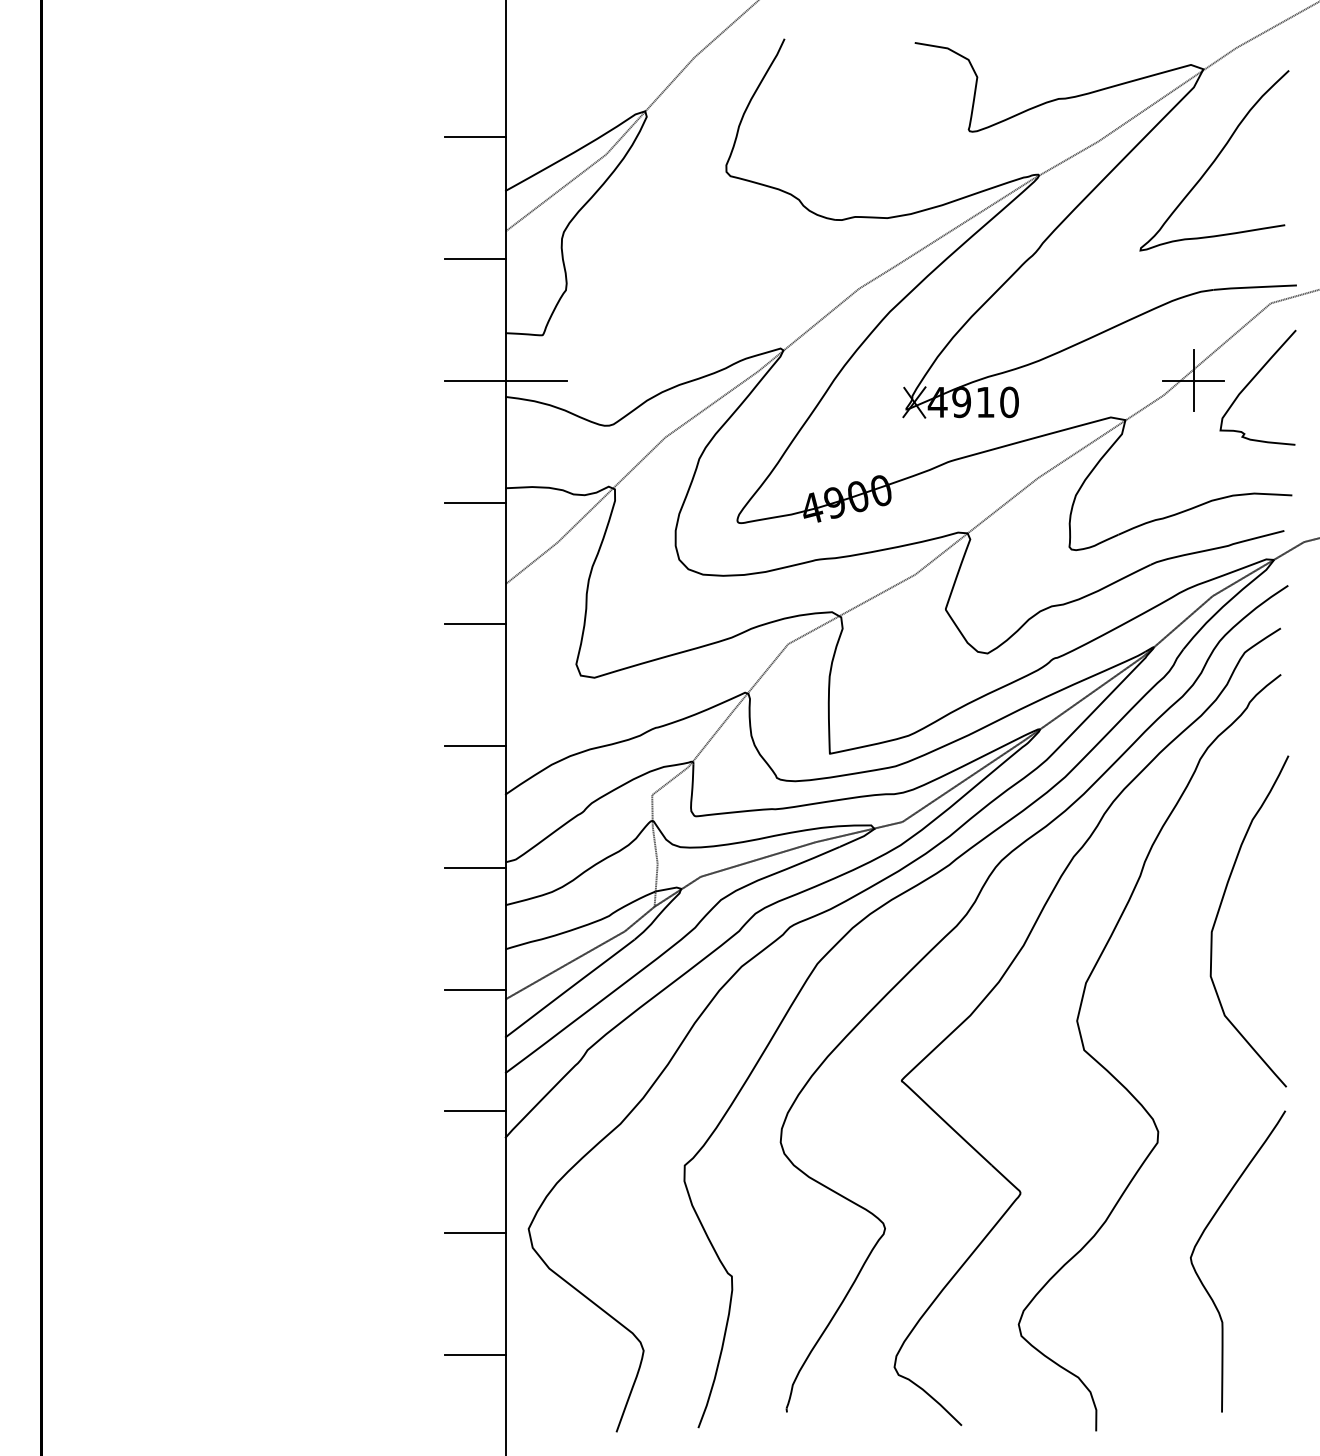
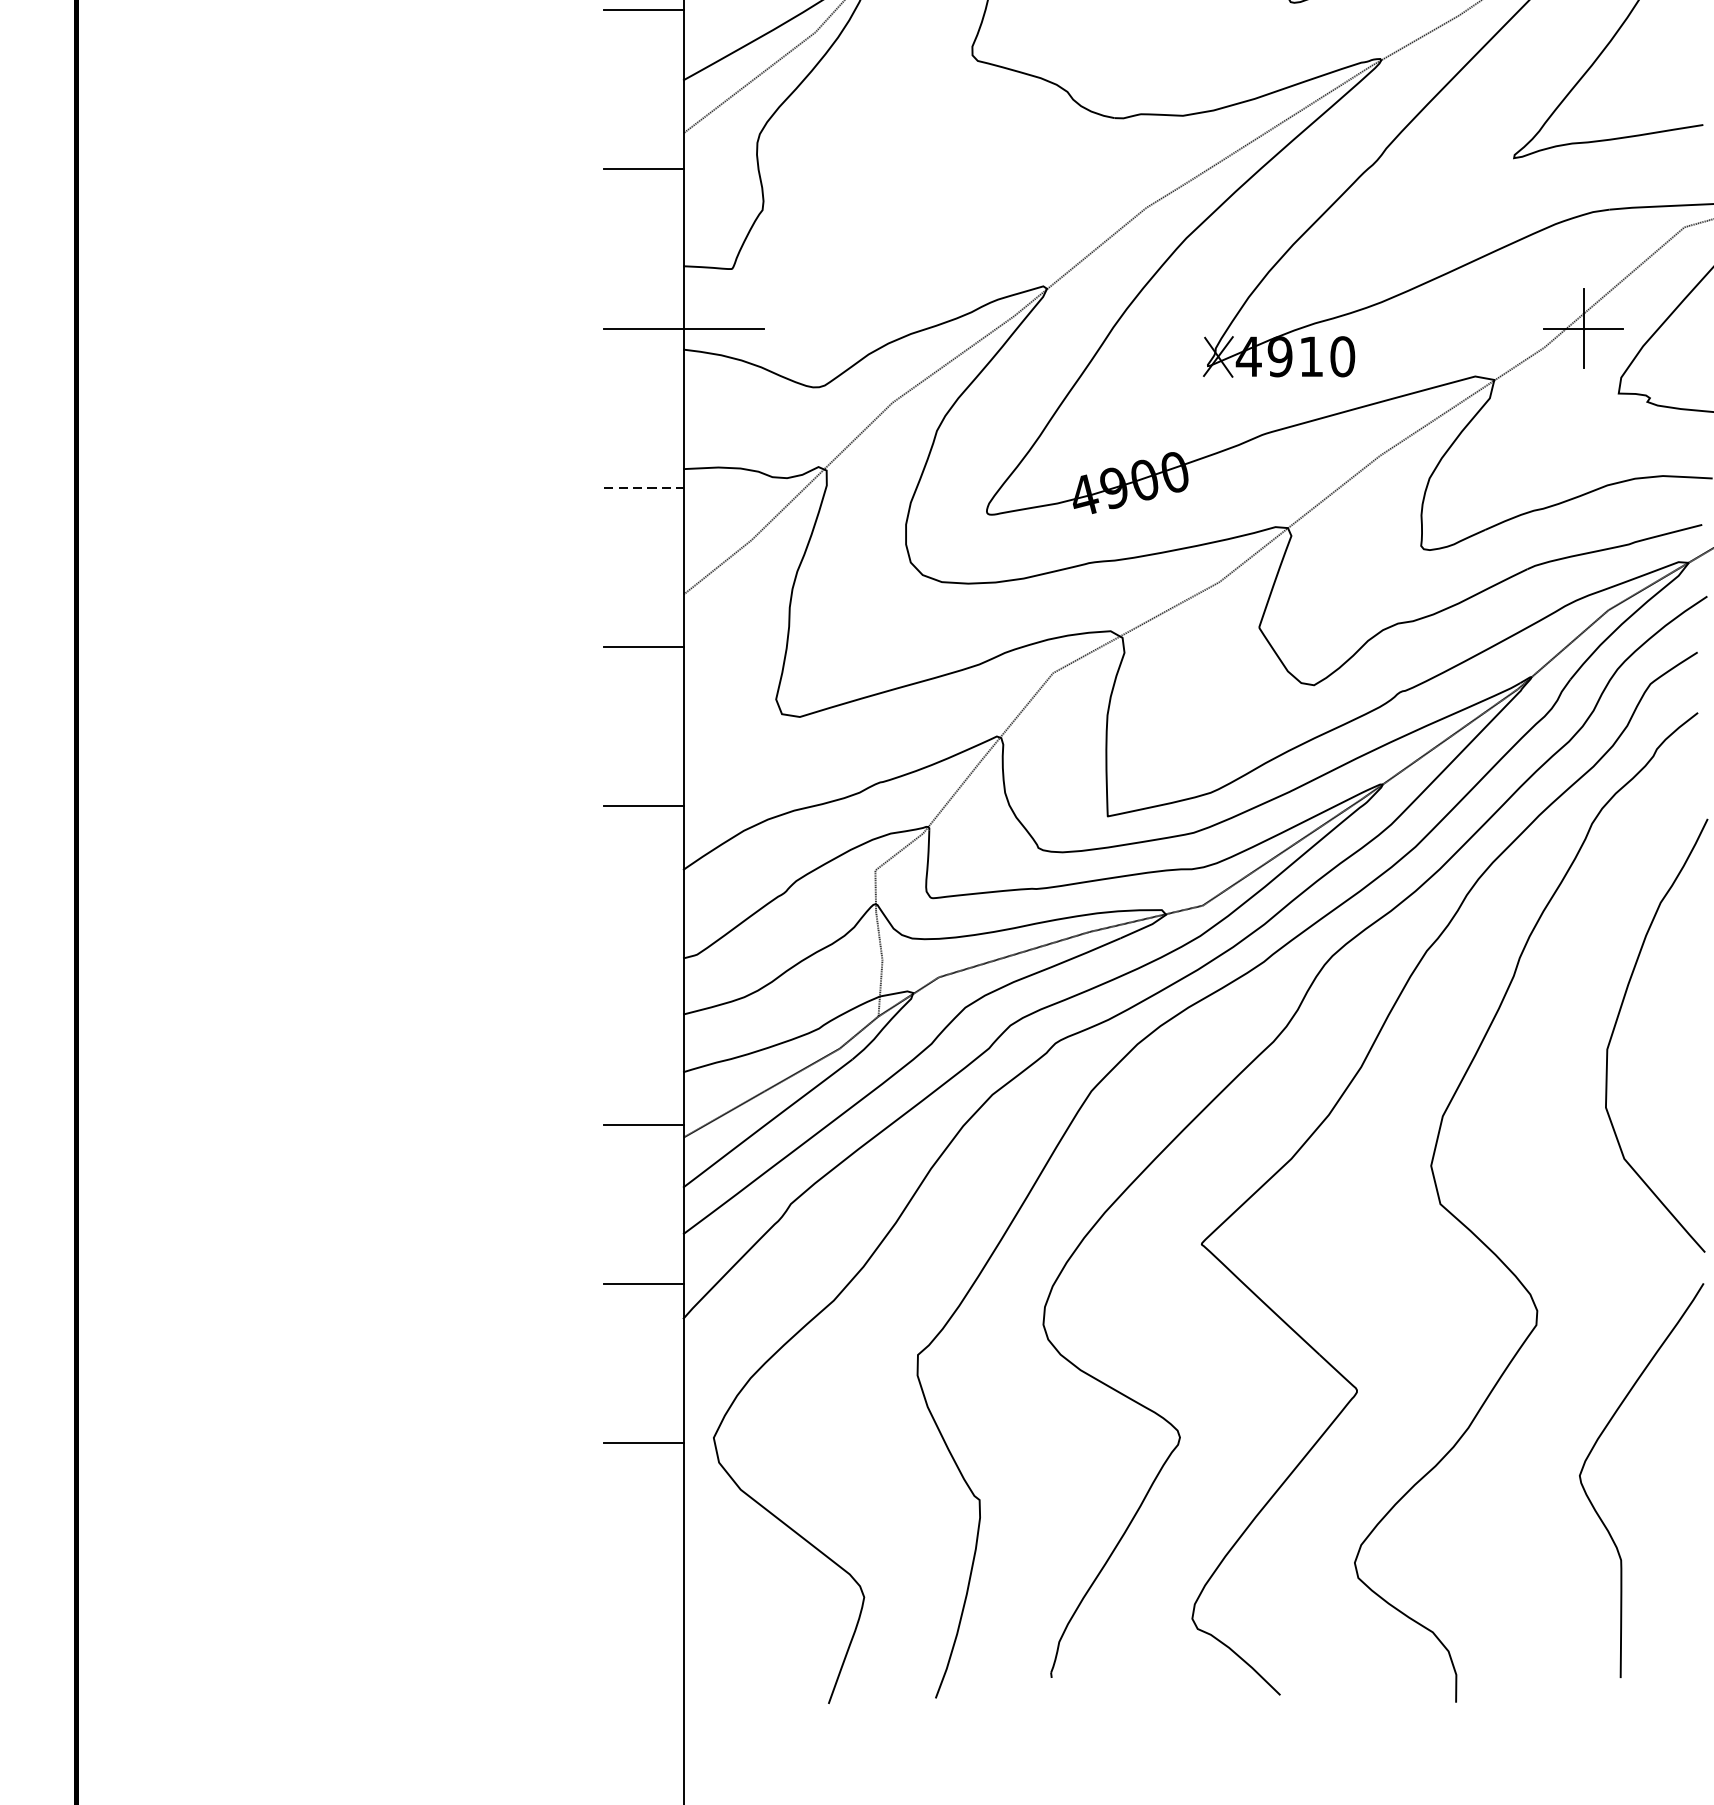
line: (475, 502) -> (644, 487), solid -> dashed
line: (474, 867) -> (642, 965), removed
line: (474, 1354) -> (642, 1602), removed

